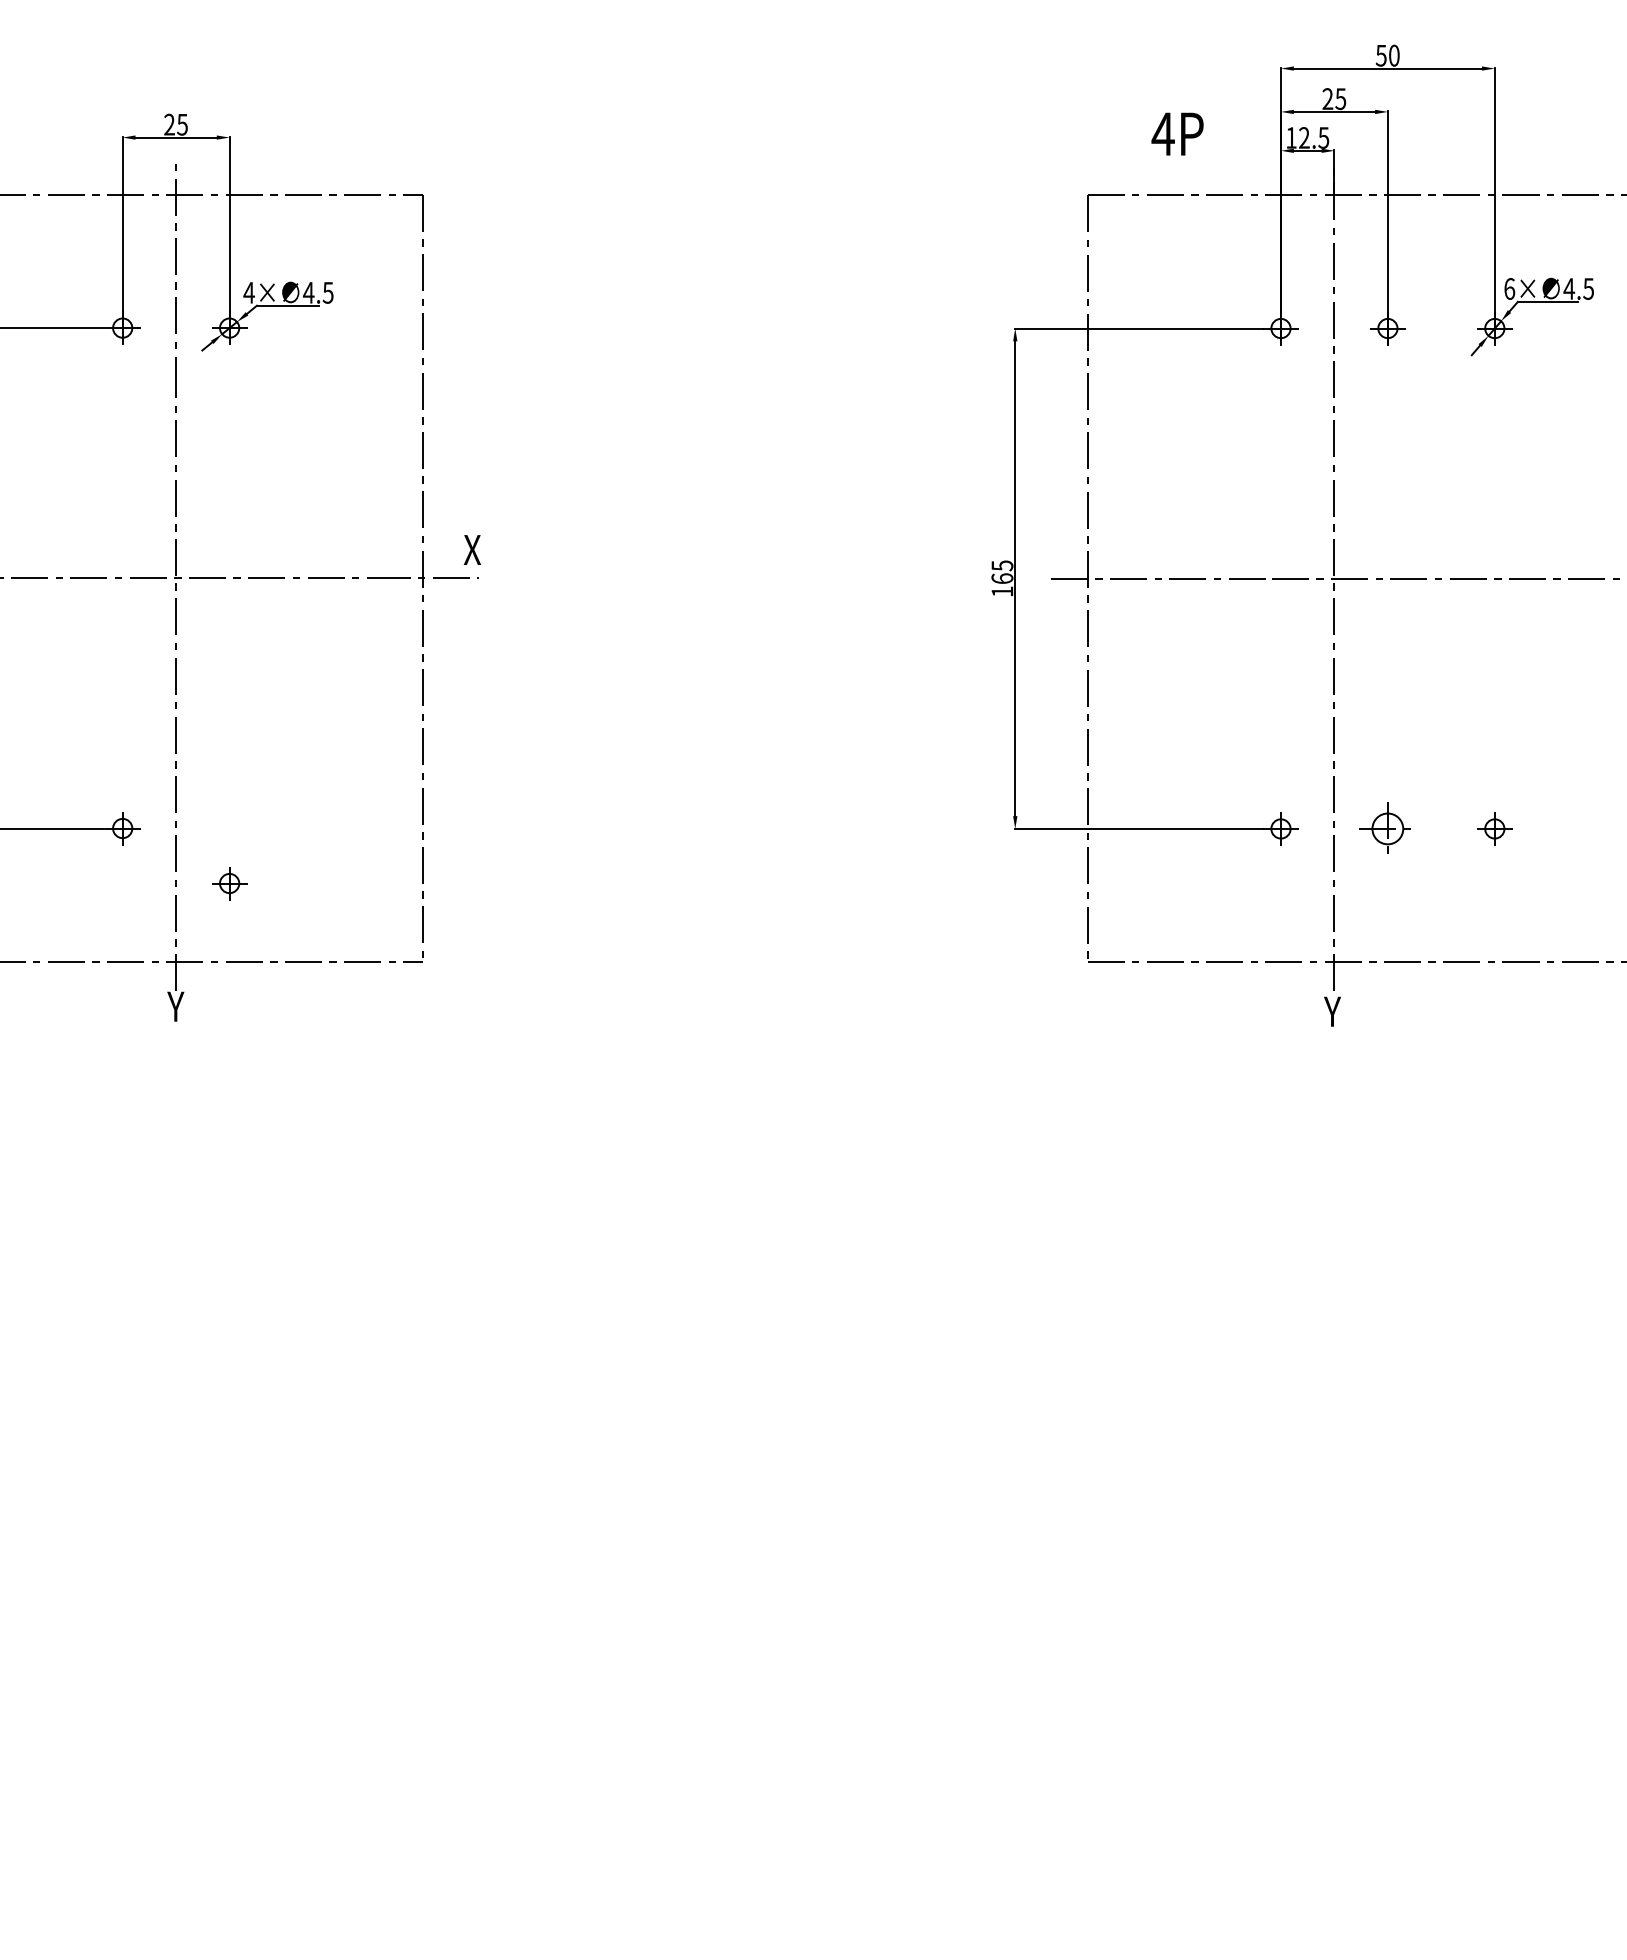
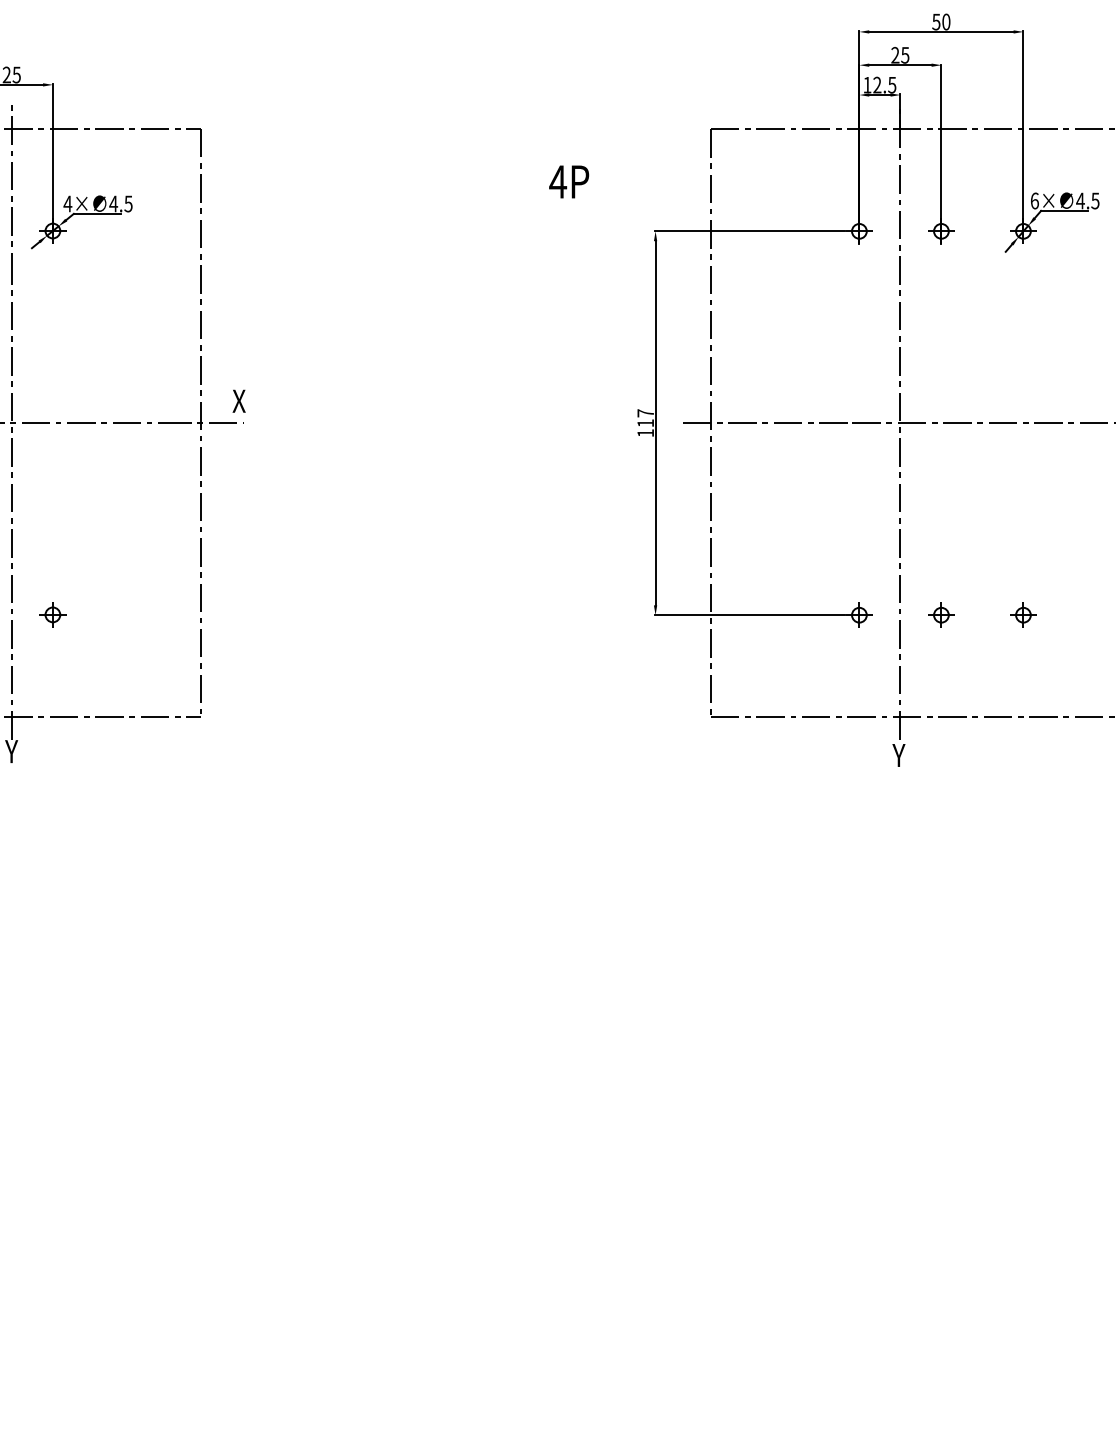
text: (1177, 133) -> (569, 181), moved
text: (1002, 571) -> (645, 417), 165 -> 117
part: (1387, 828) -> (941, 614), size x0.62
part: (229, 883) -> (52, 614), moved

